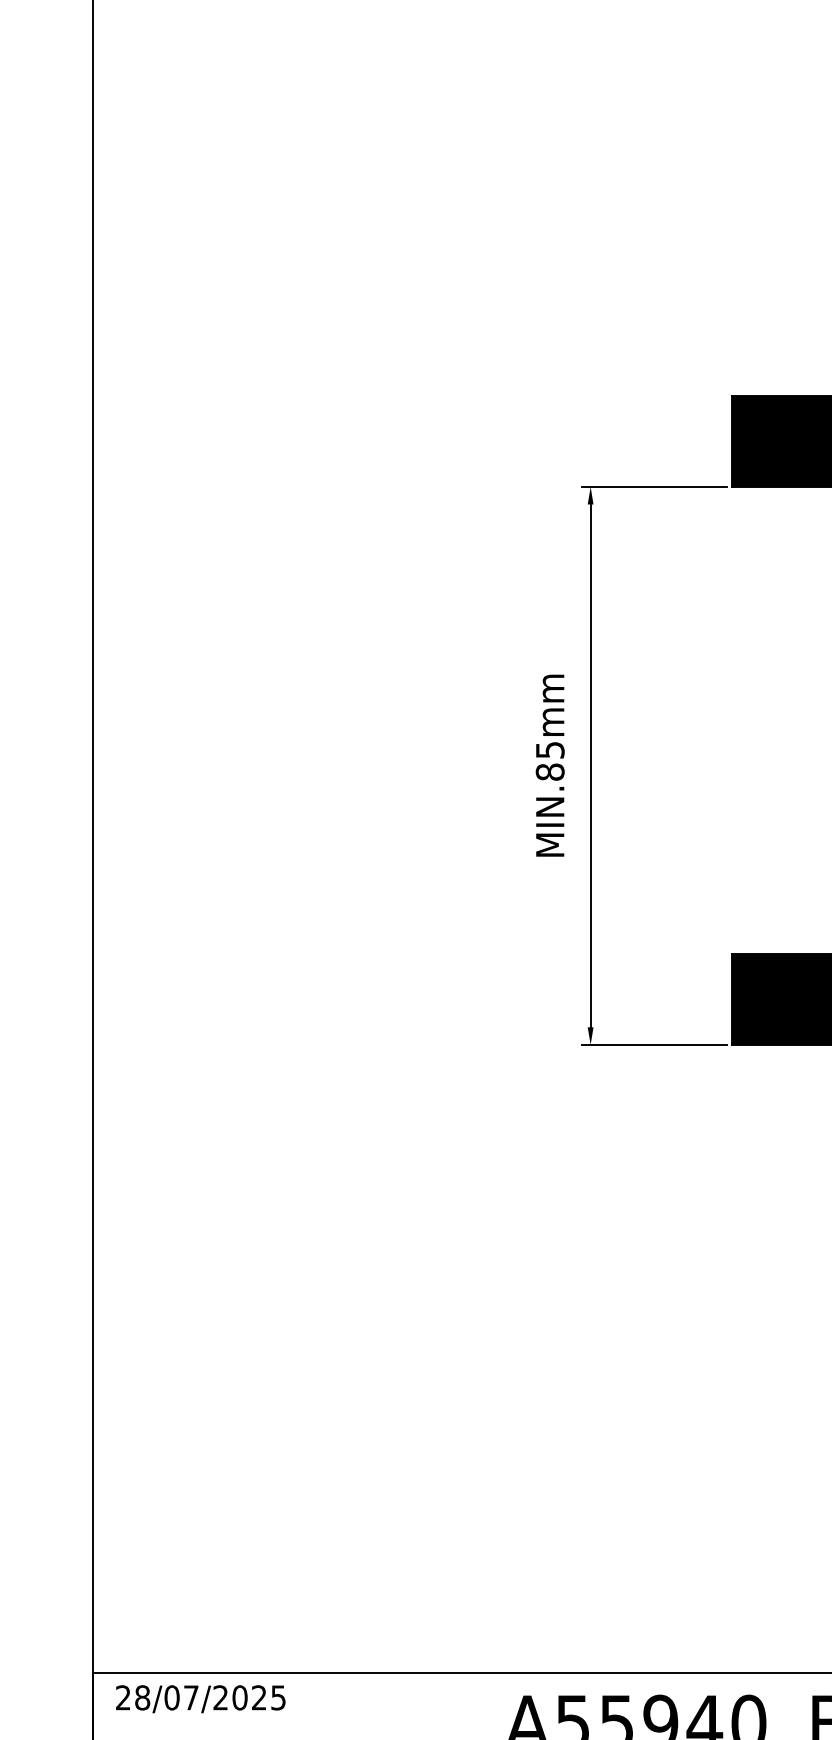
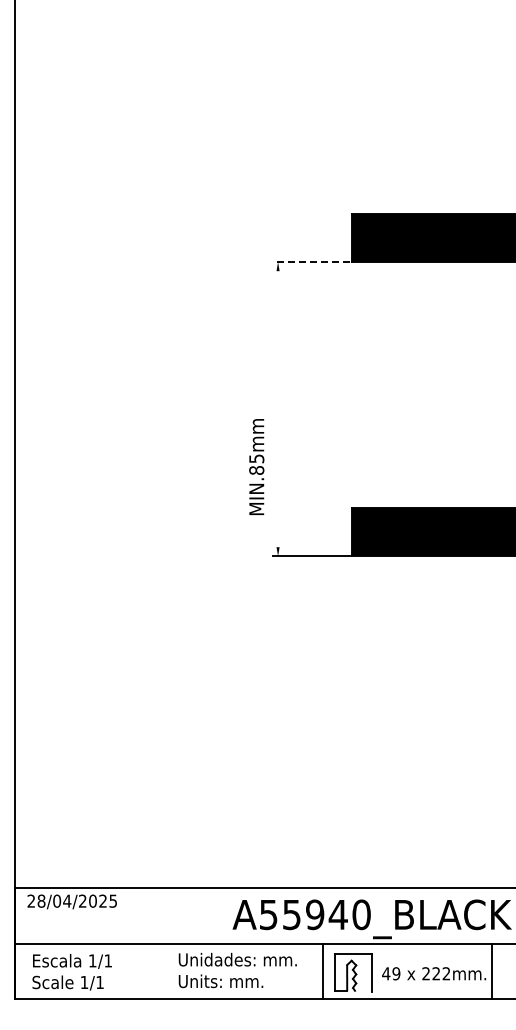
line: (653, 486) -> (311, 261), solid -> dashed
text: (549, 764) -> (256, 466), moved
line: (591, 766) -> (278, 409), removed
text: (191, 1696) -> (67, 900), 28/07/2025 -> 28/04/2025

